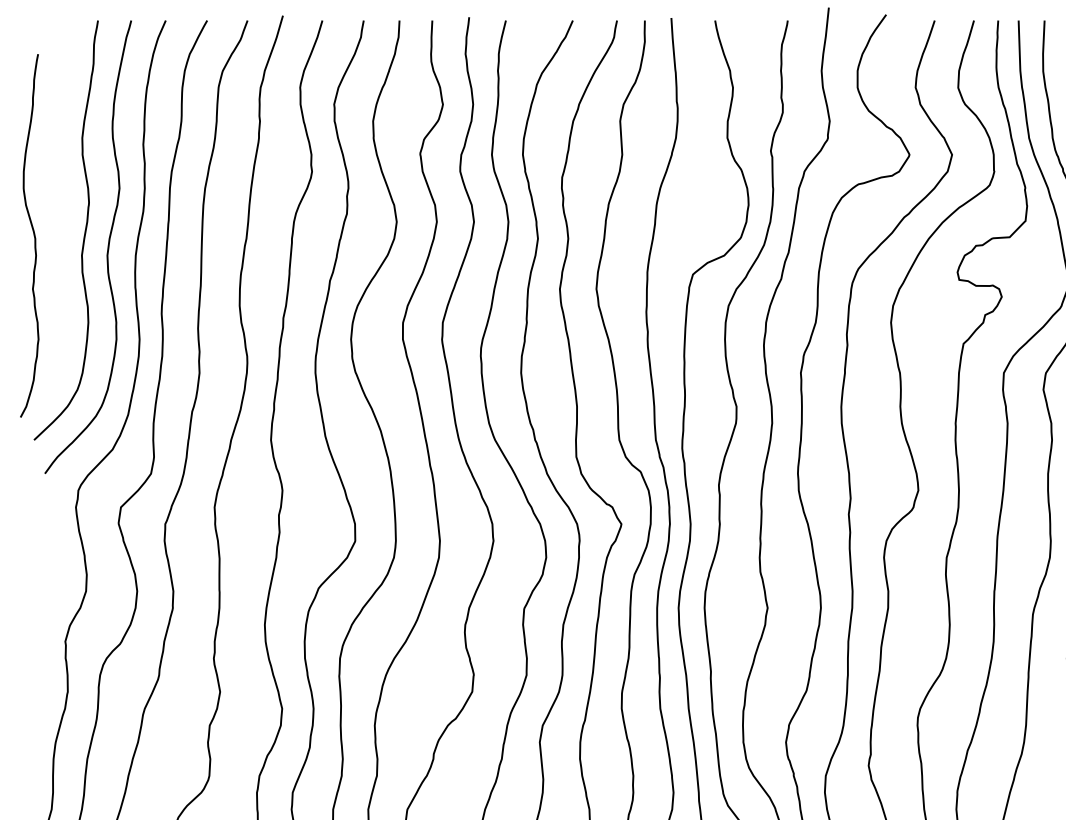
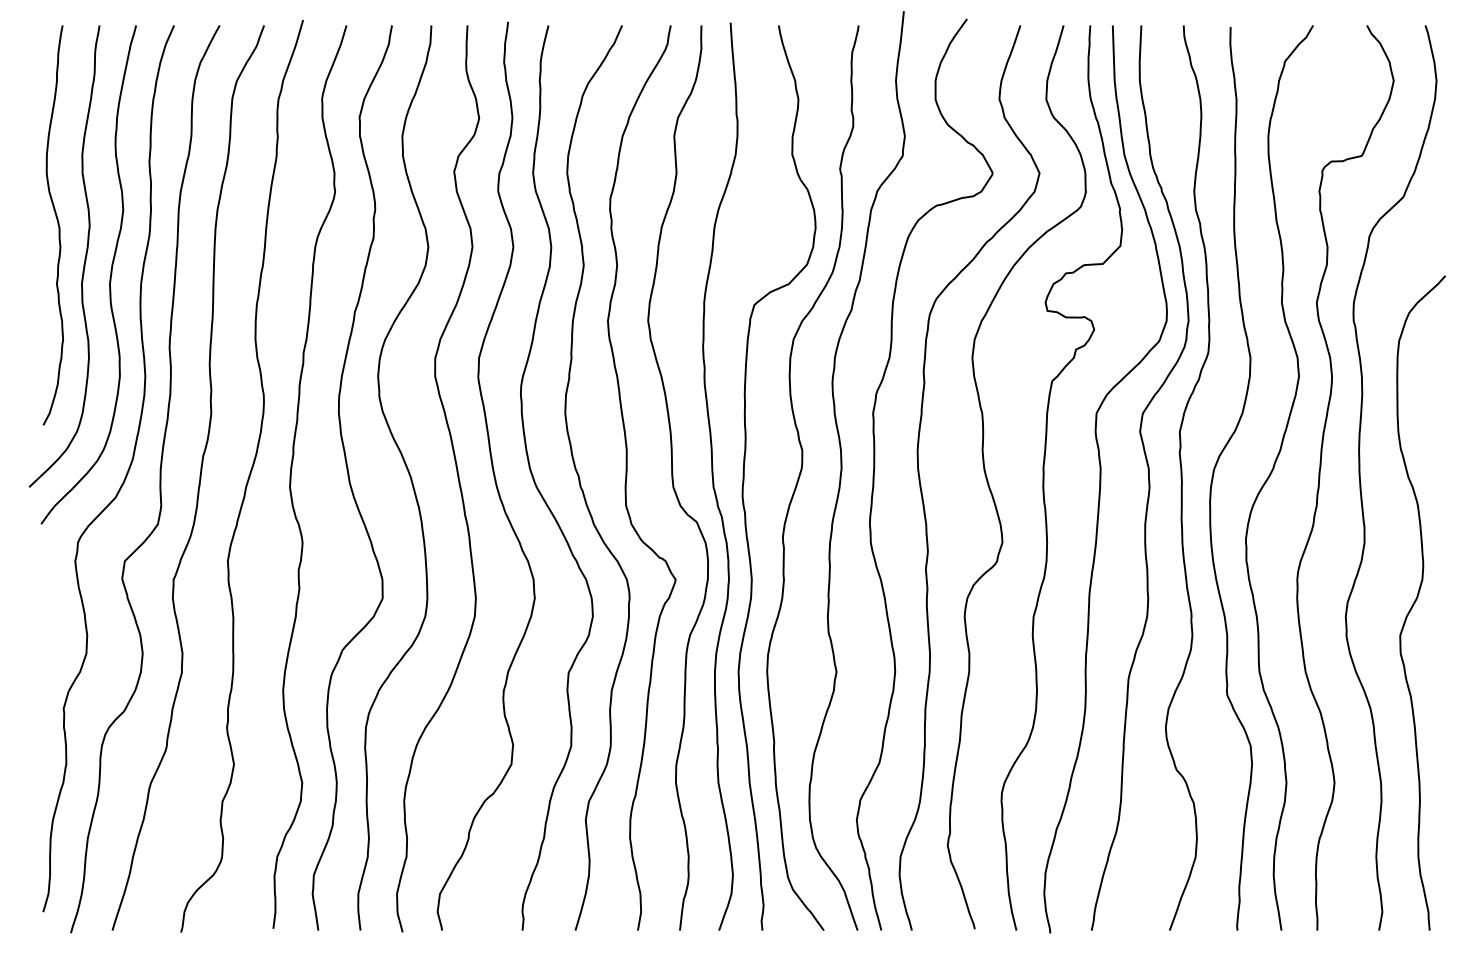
curve: (33, 235) -> (57, 224), moved

